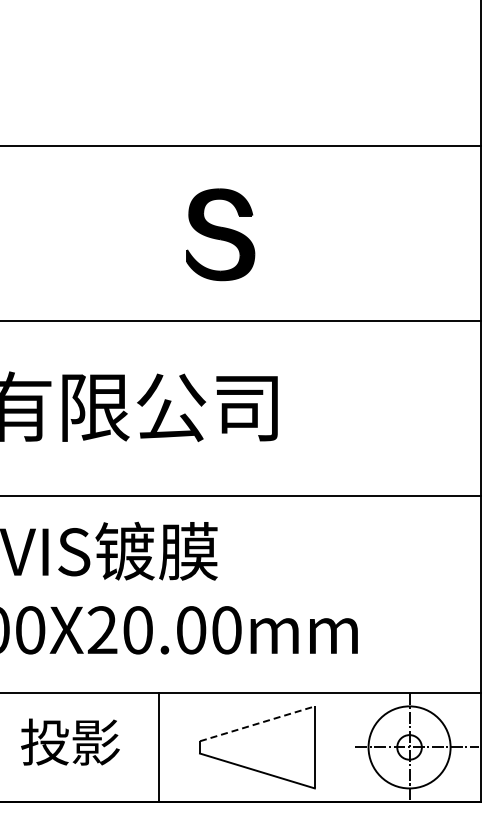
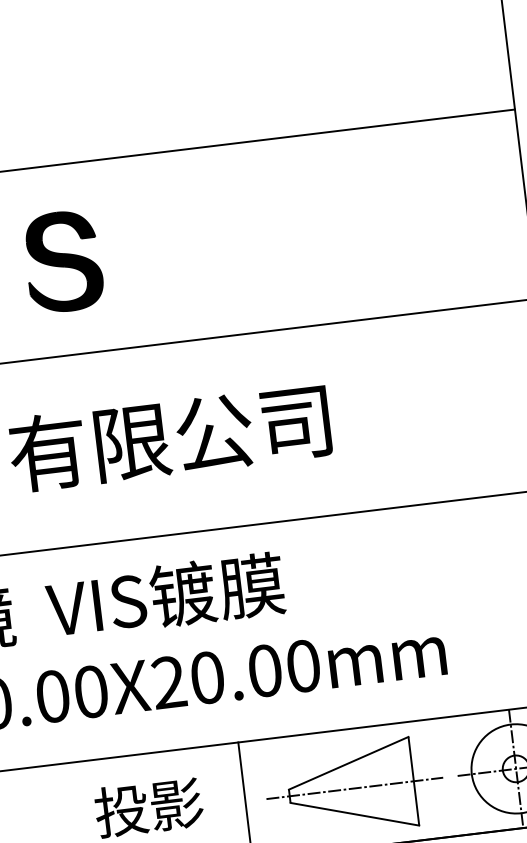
part: (220, 234) -> (63, 261), moved
line: (257, 723) -> (348, 762), dashed -> solid
line: (260, 747) -> (355, 788), added

